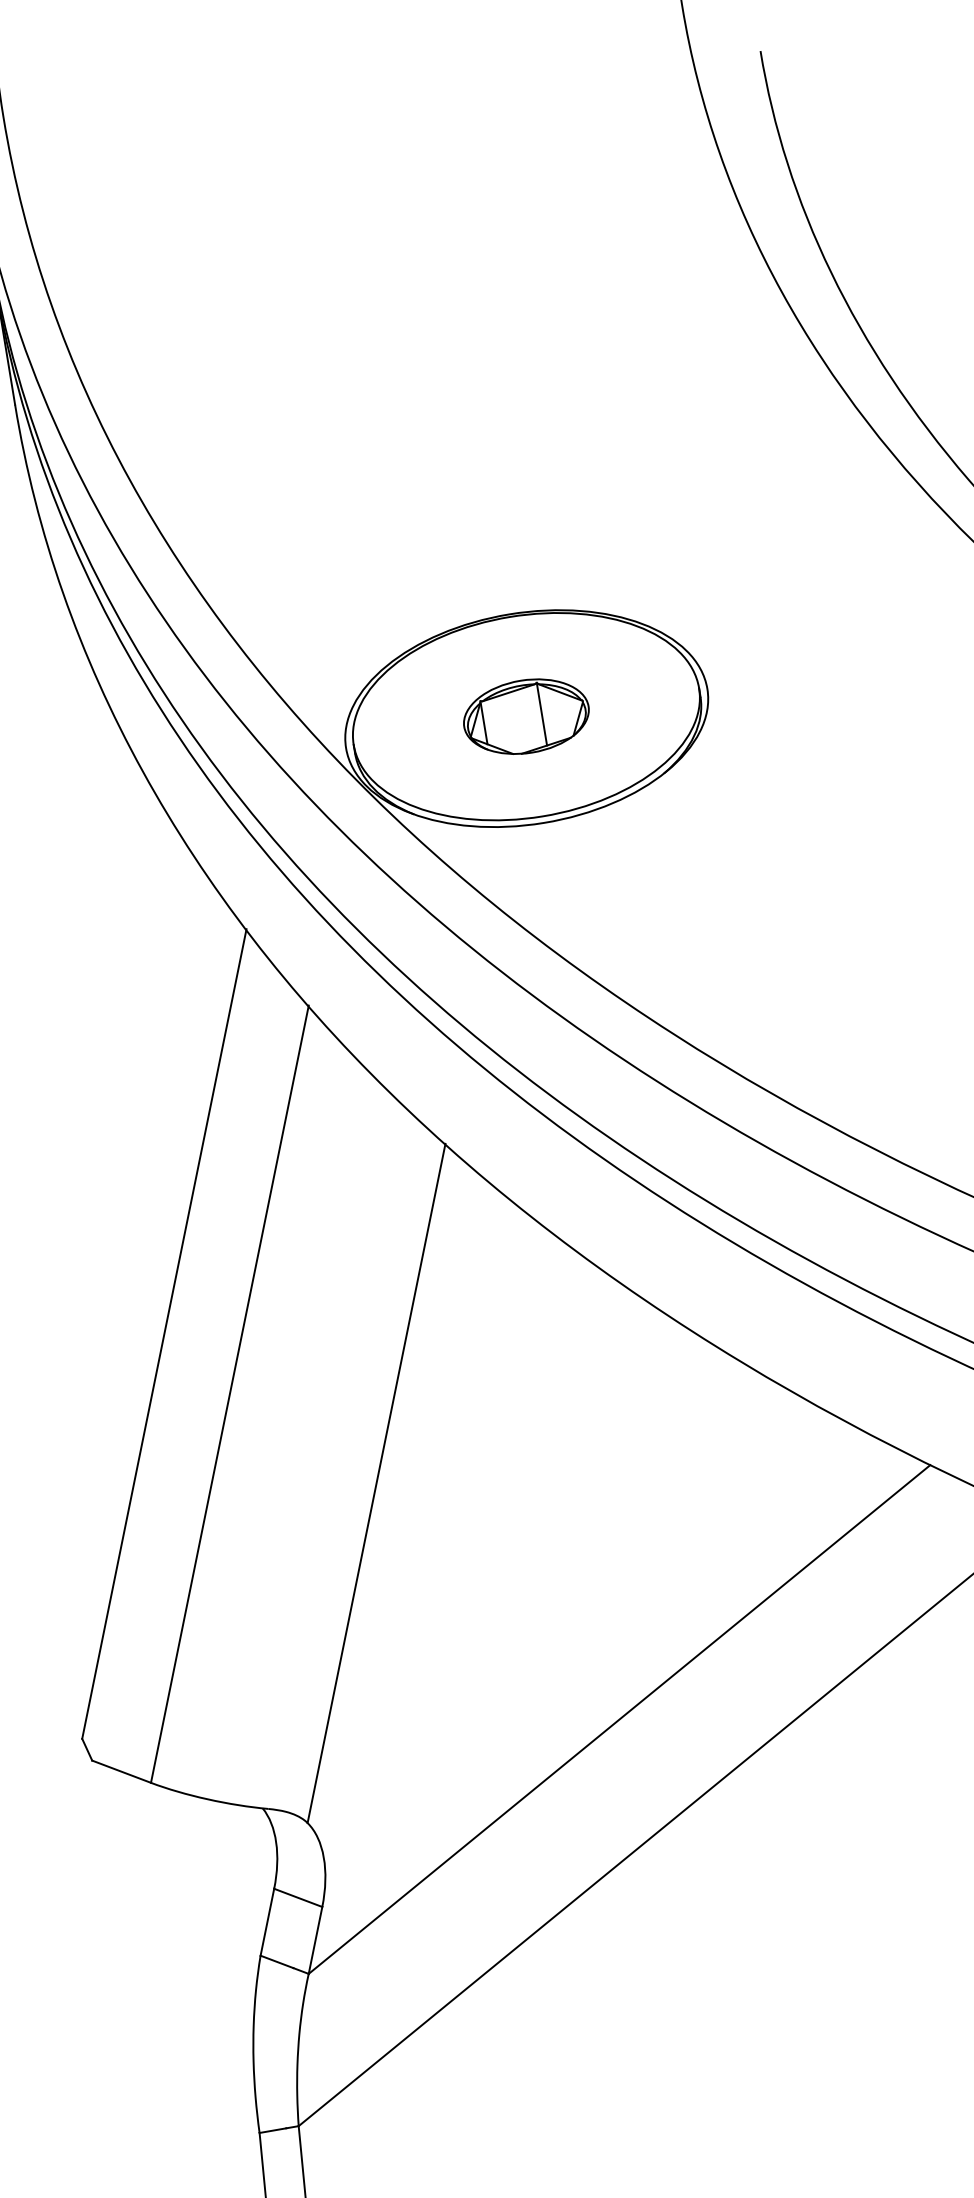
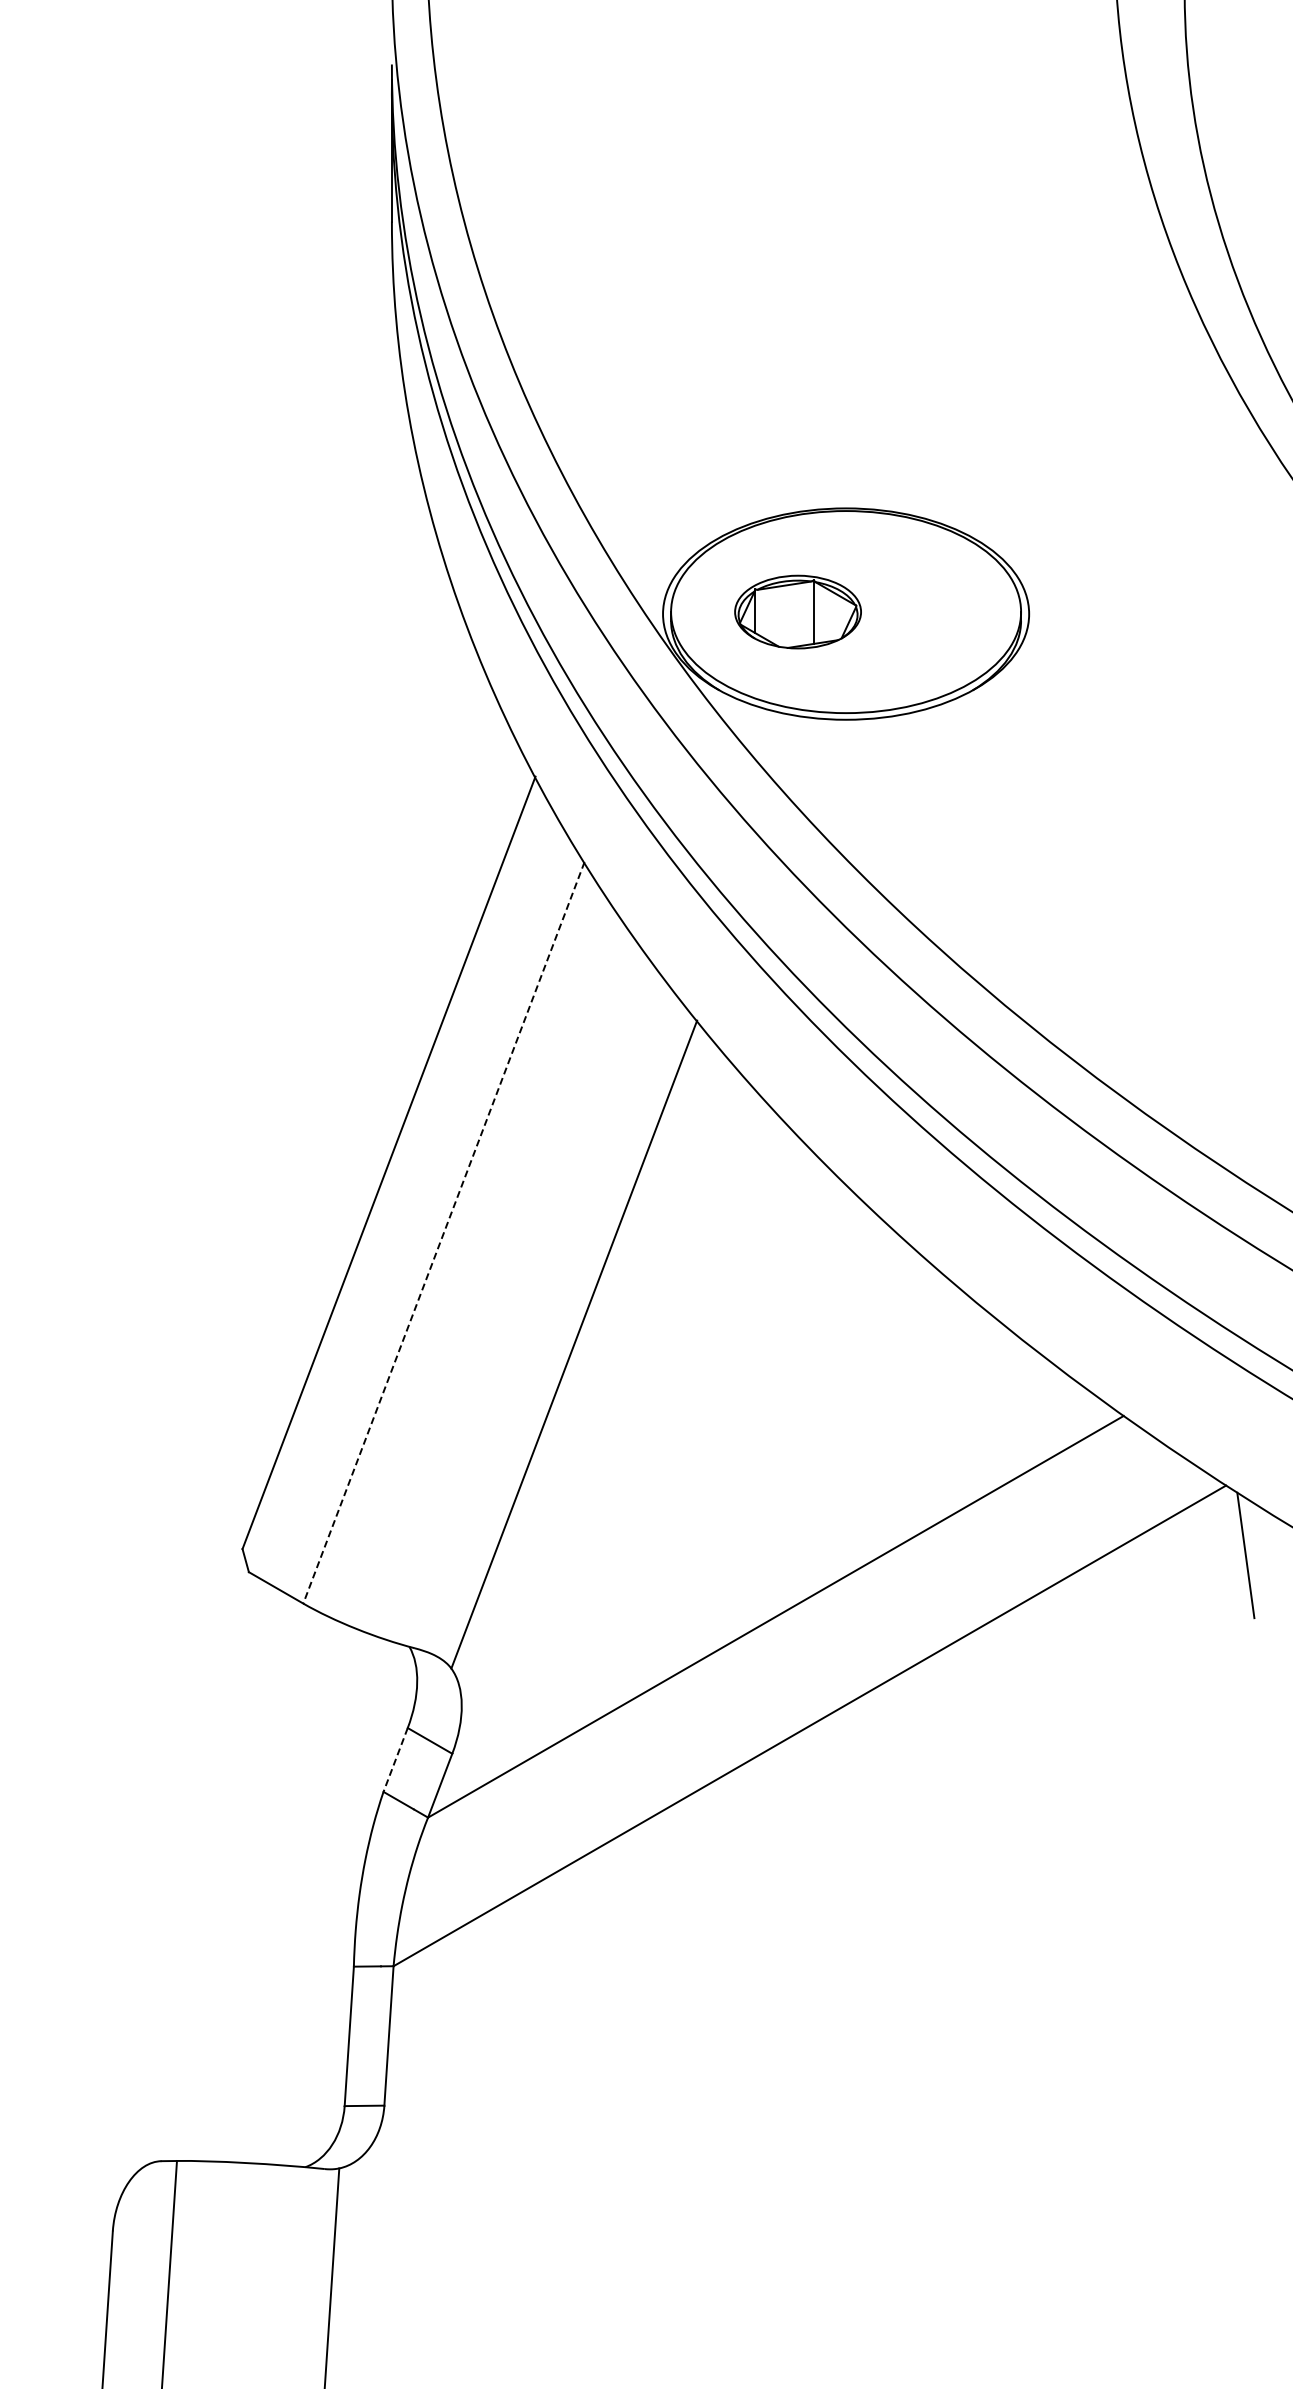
part: (525, 716) -> (797, 611), moved
line: (229, 1393) -> (443, 1232), solid -> dashed
line: (267, 1922) -> (395, 1760), solid -> dashed

